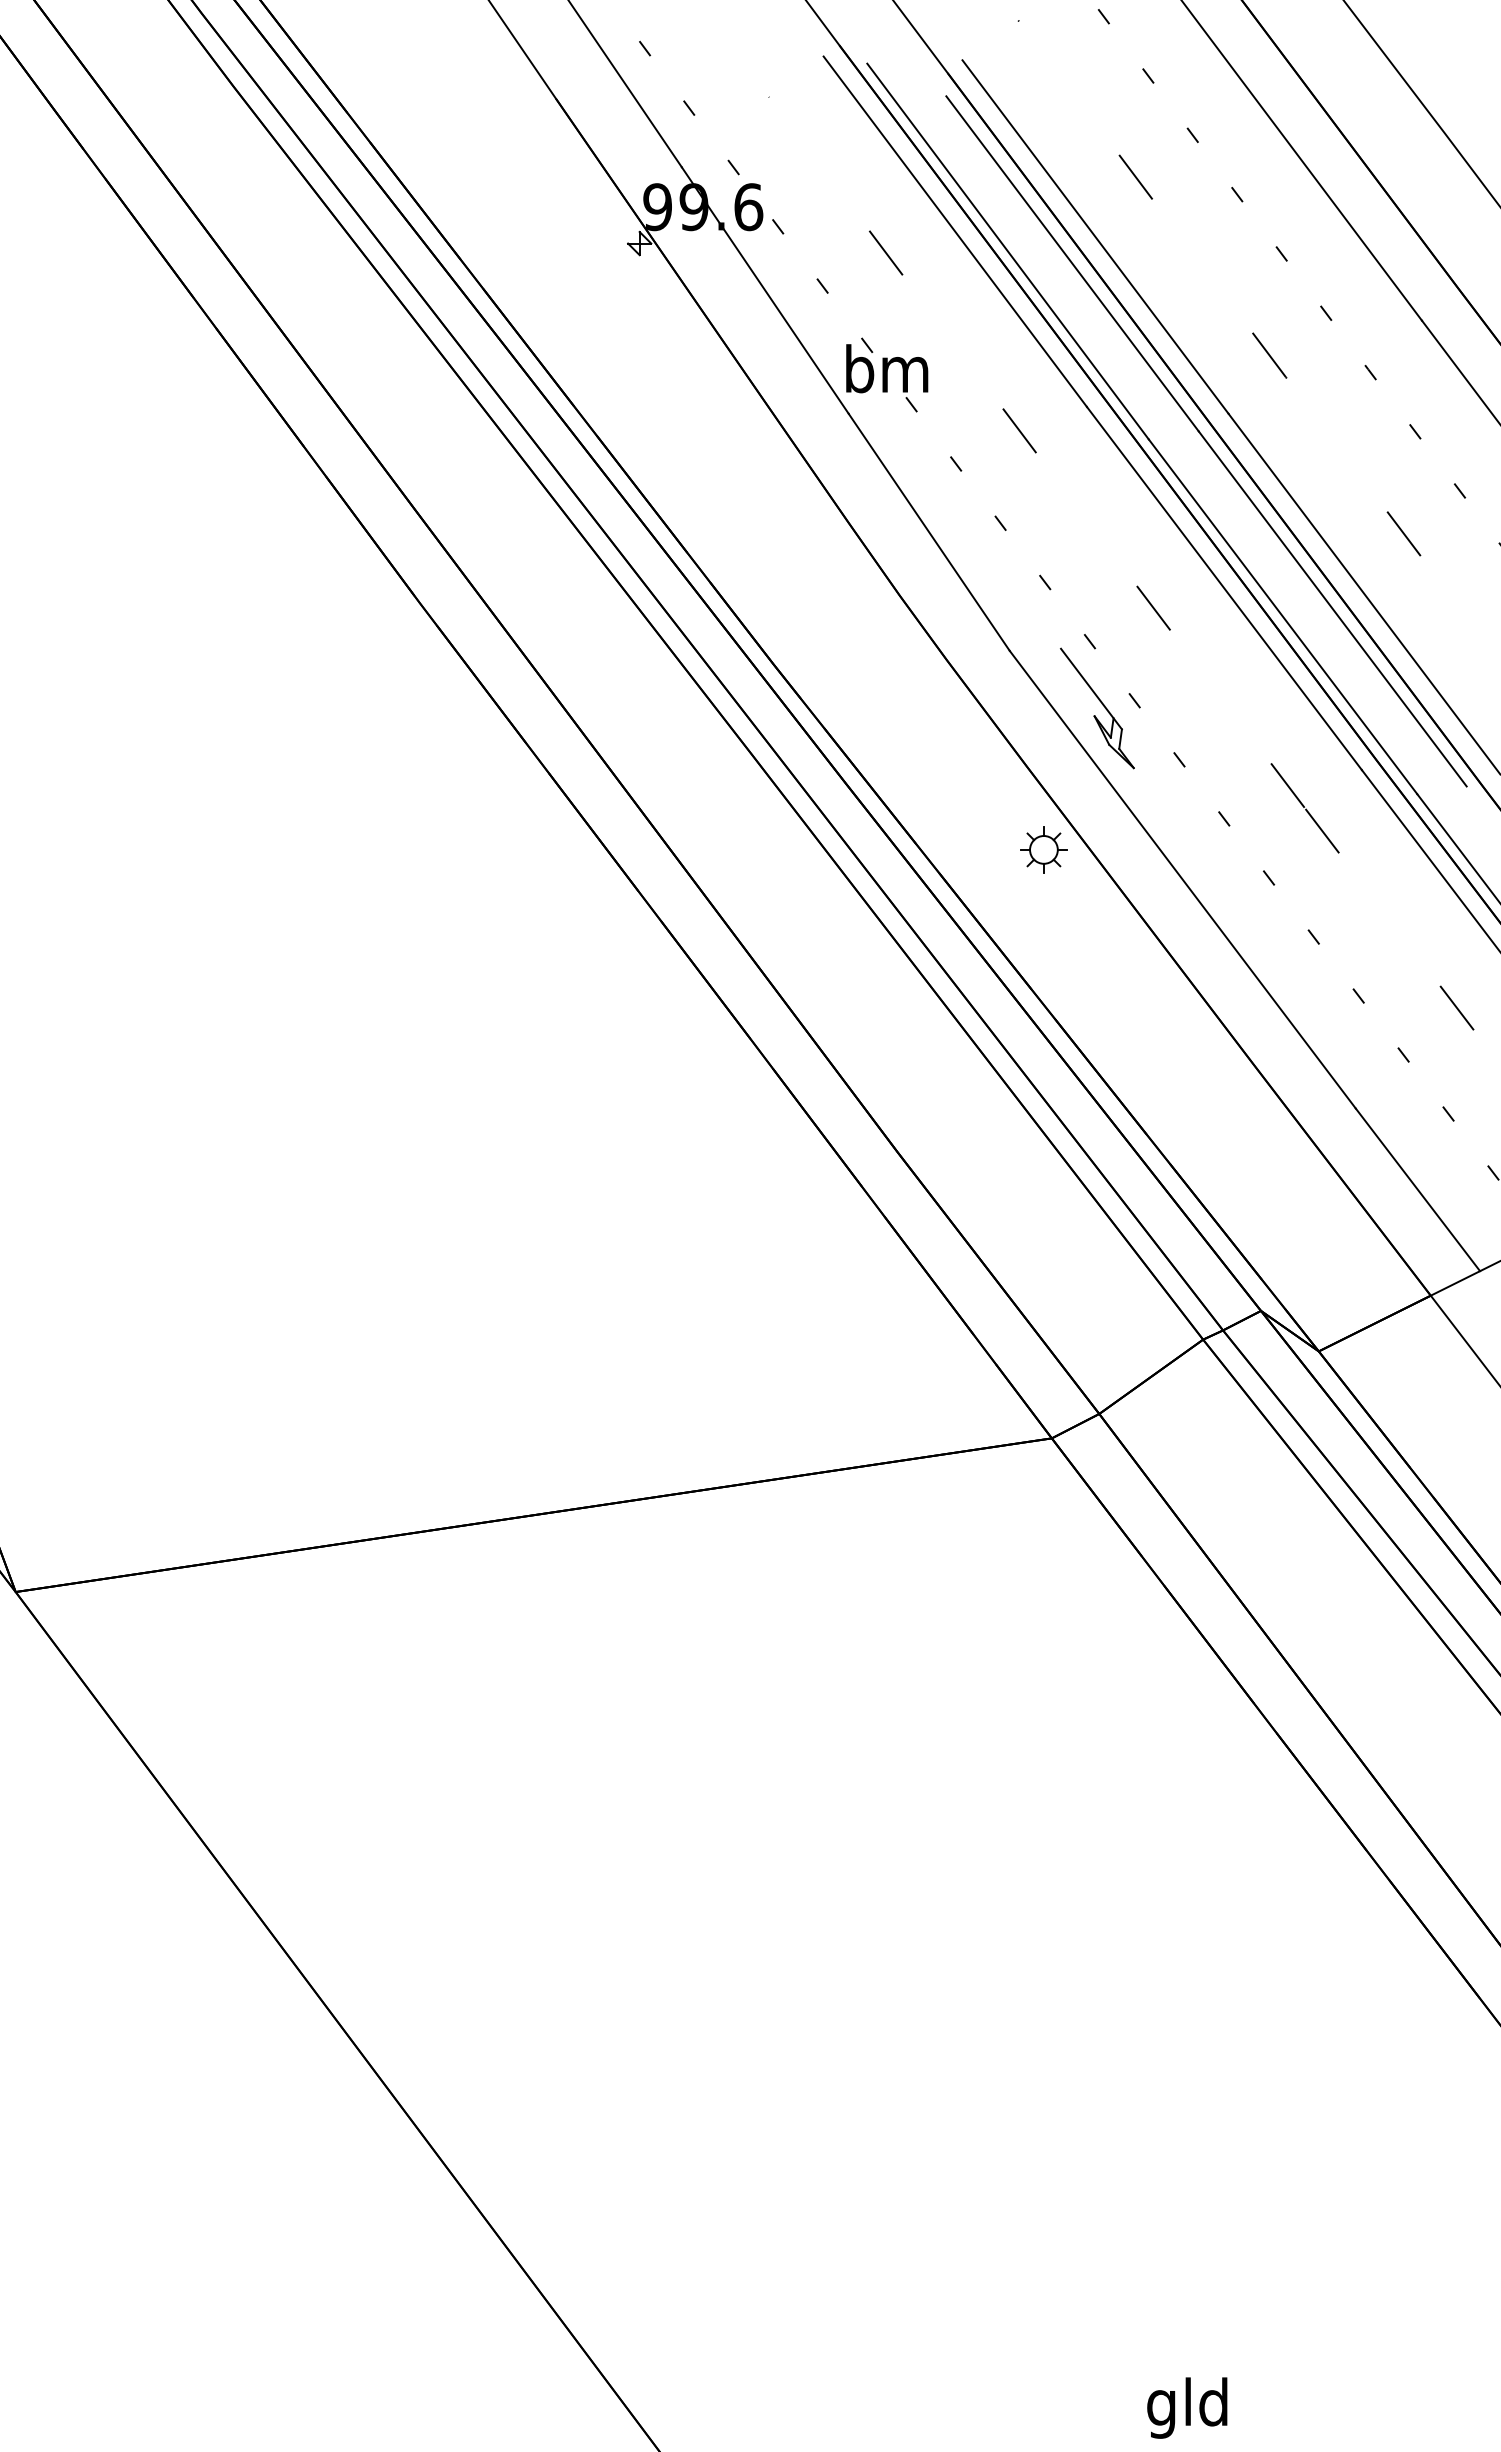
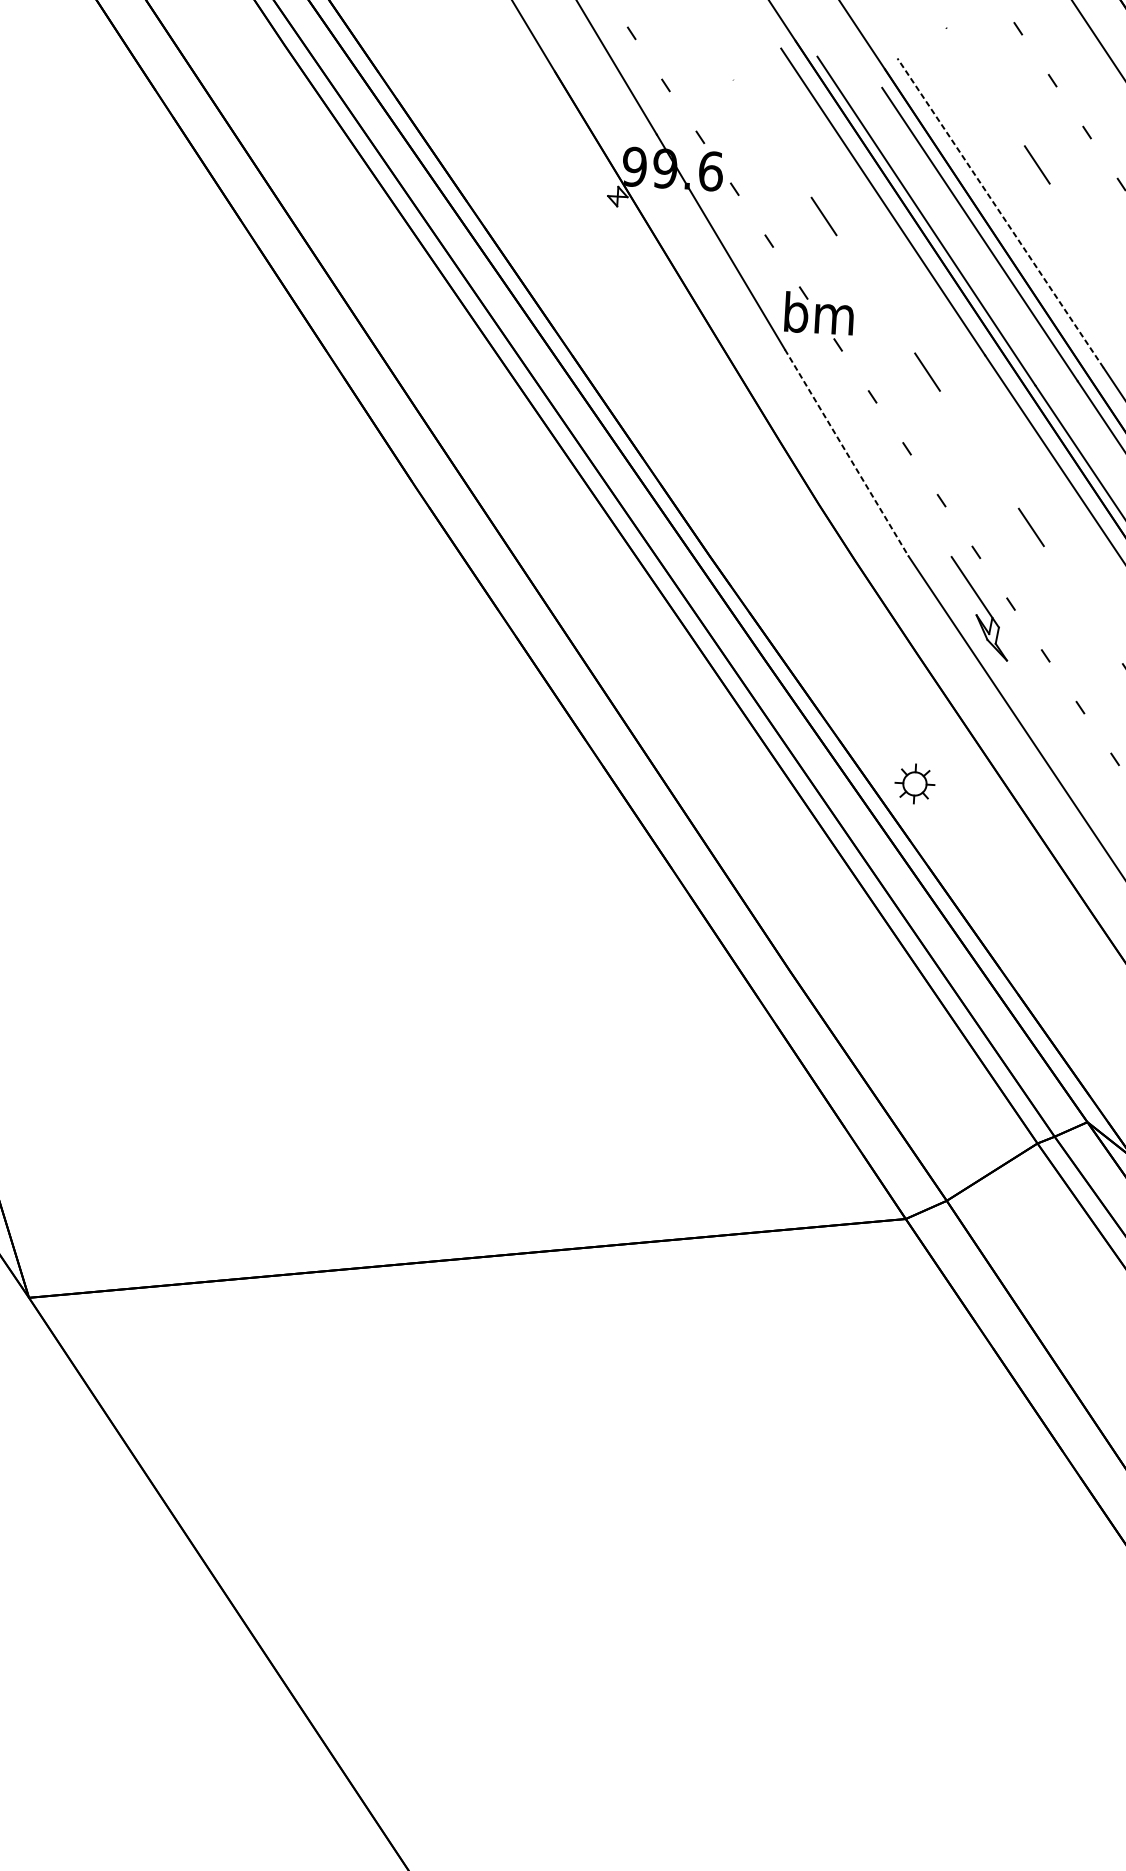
line: (1095, 236) -> (1000, 212), solid -> dashed
line: (929, 532) -> (846, 453), solid -> dashed
part: (1043, 849) -> (914, 783), moved

